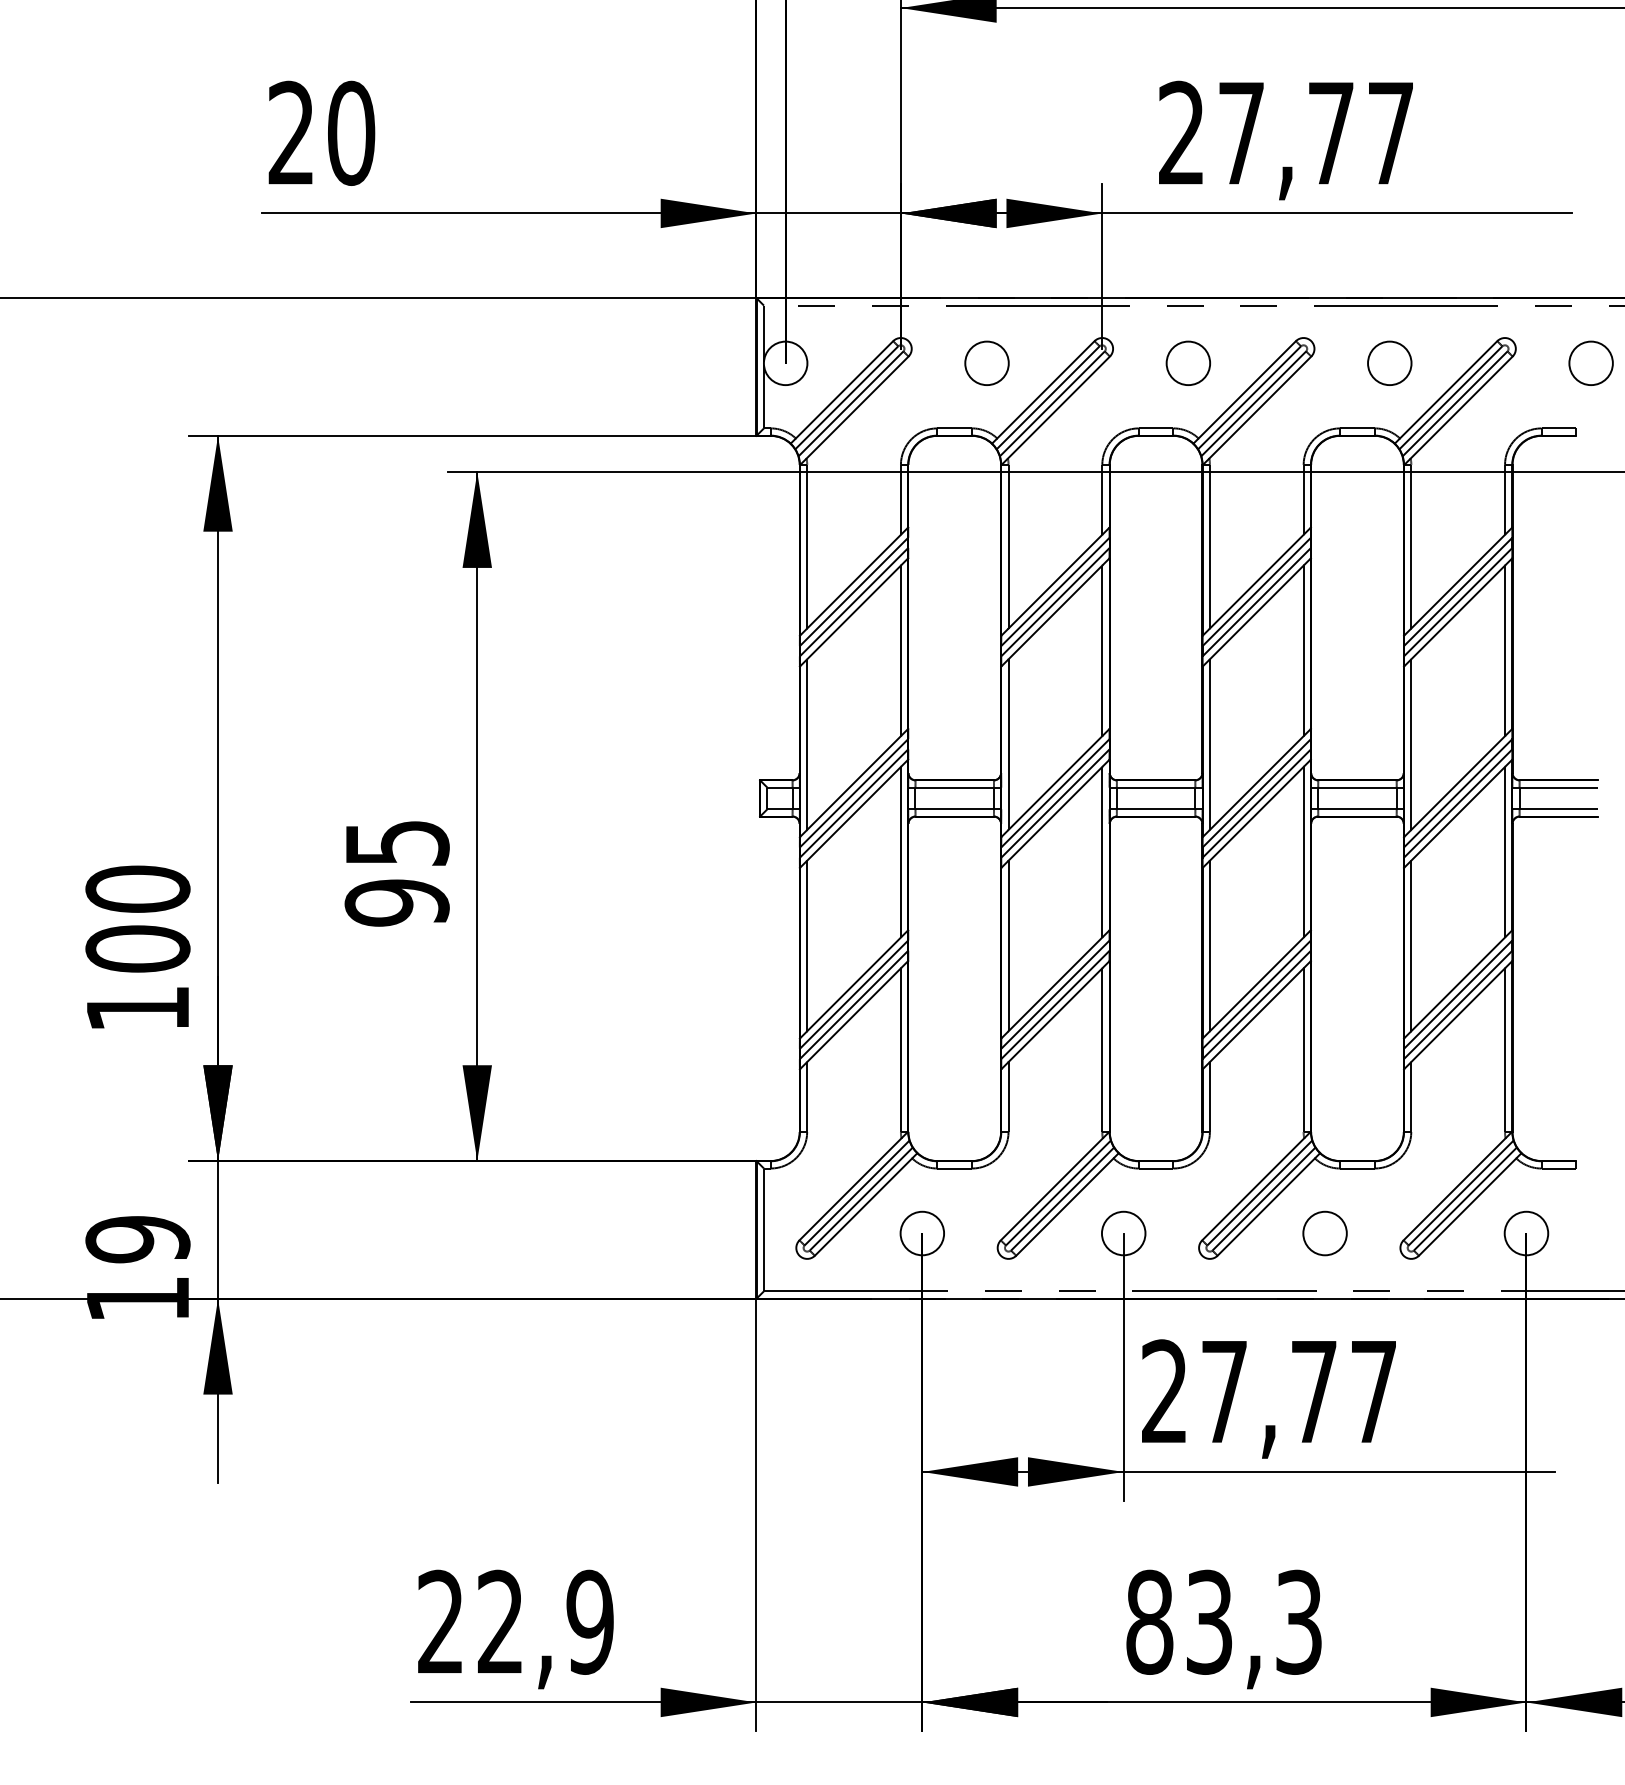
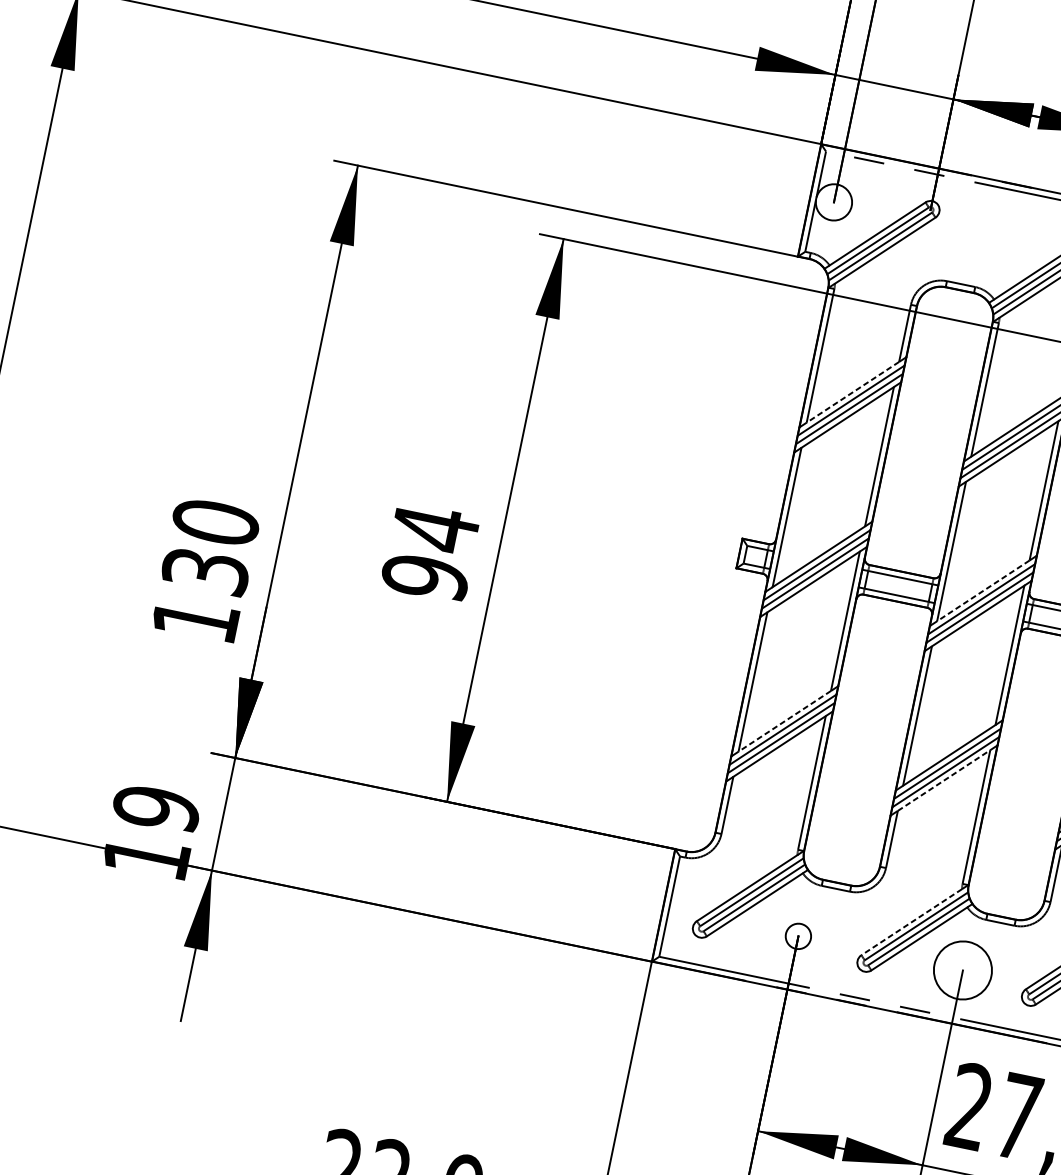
circle: (986, 362) -> (998, 235), removed
line: (853, 582) -> (852, 392), solid -> dashed
line: (1055, 783) -> (983, 591), solid -> dashed
text: (397, 843) -> (435, 528), 95 -> 94
text: (137, 948) -> (205, 570), 100 -> 130
line: (853, 984) -> (784, 721), solid -> dashed
line: (1055, 1014) -> (944, 779), solid -> dashed
line: (1051, 1189) -> (911, 922), solid -> dashed
circle: (922, 1233) -> (798, 936), size x0.7
circle: (1123, 1233) -> (962, 970), size x1.6

